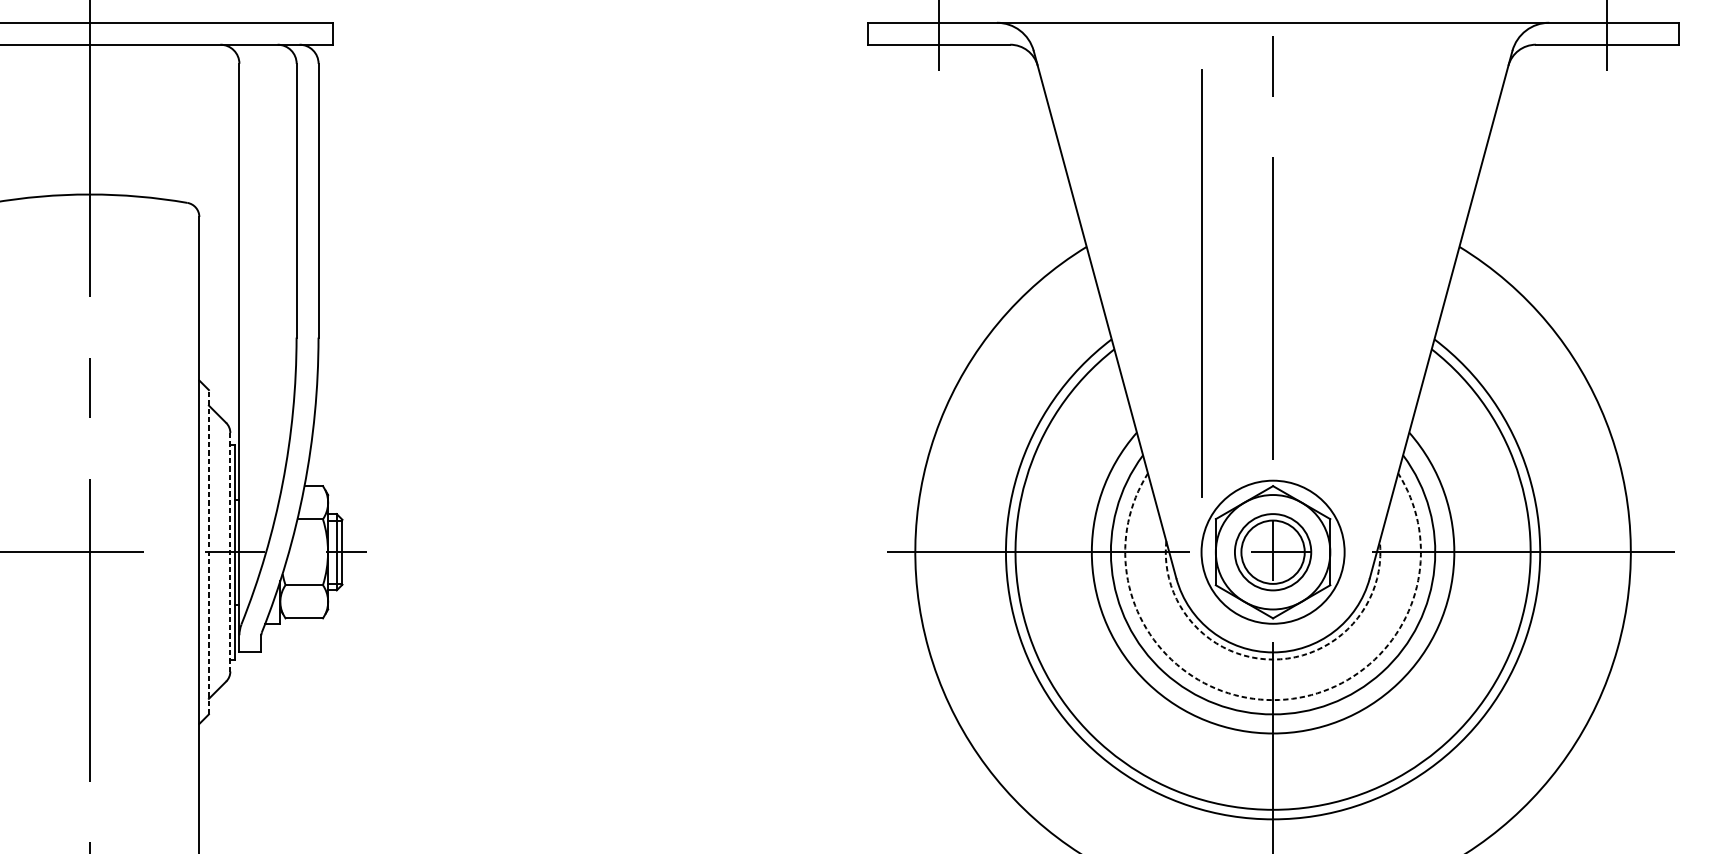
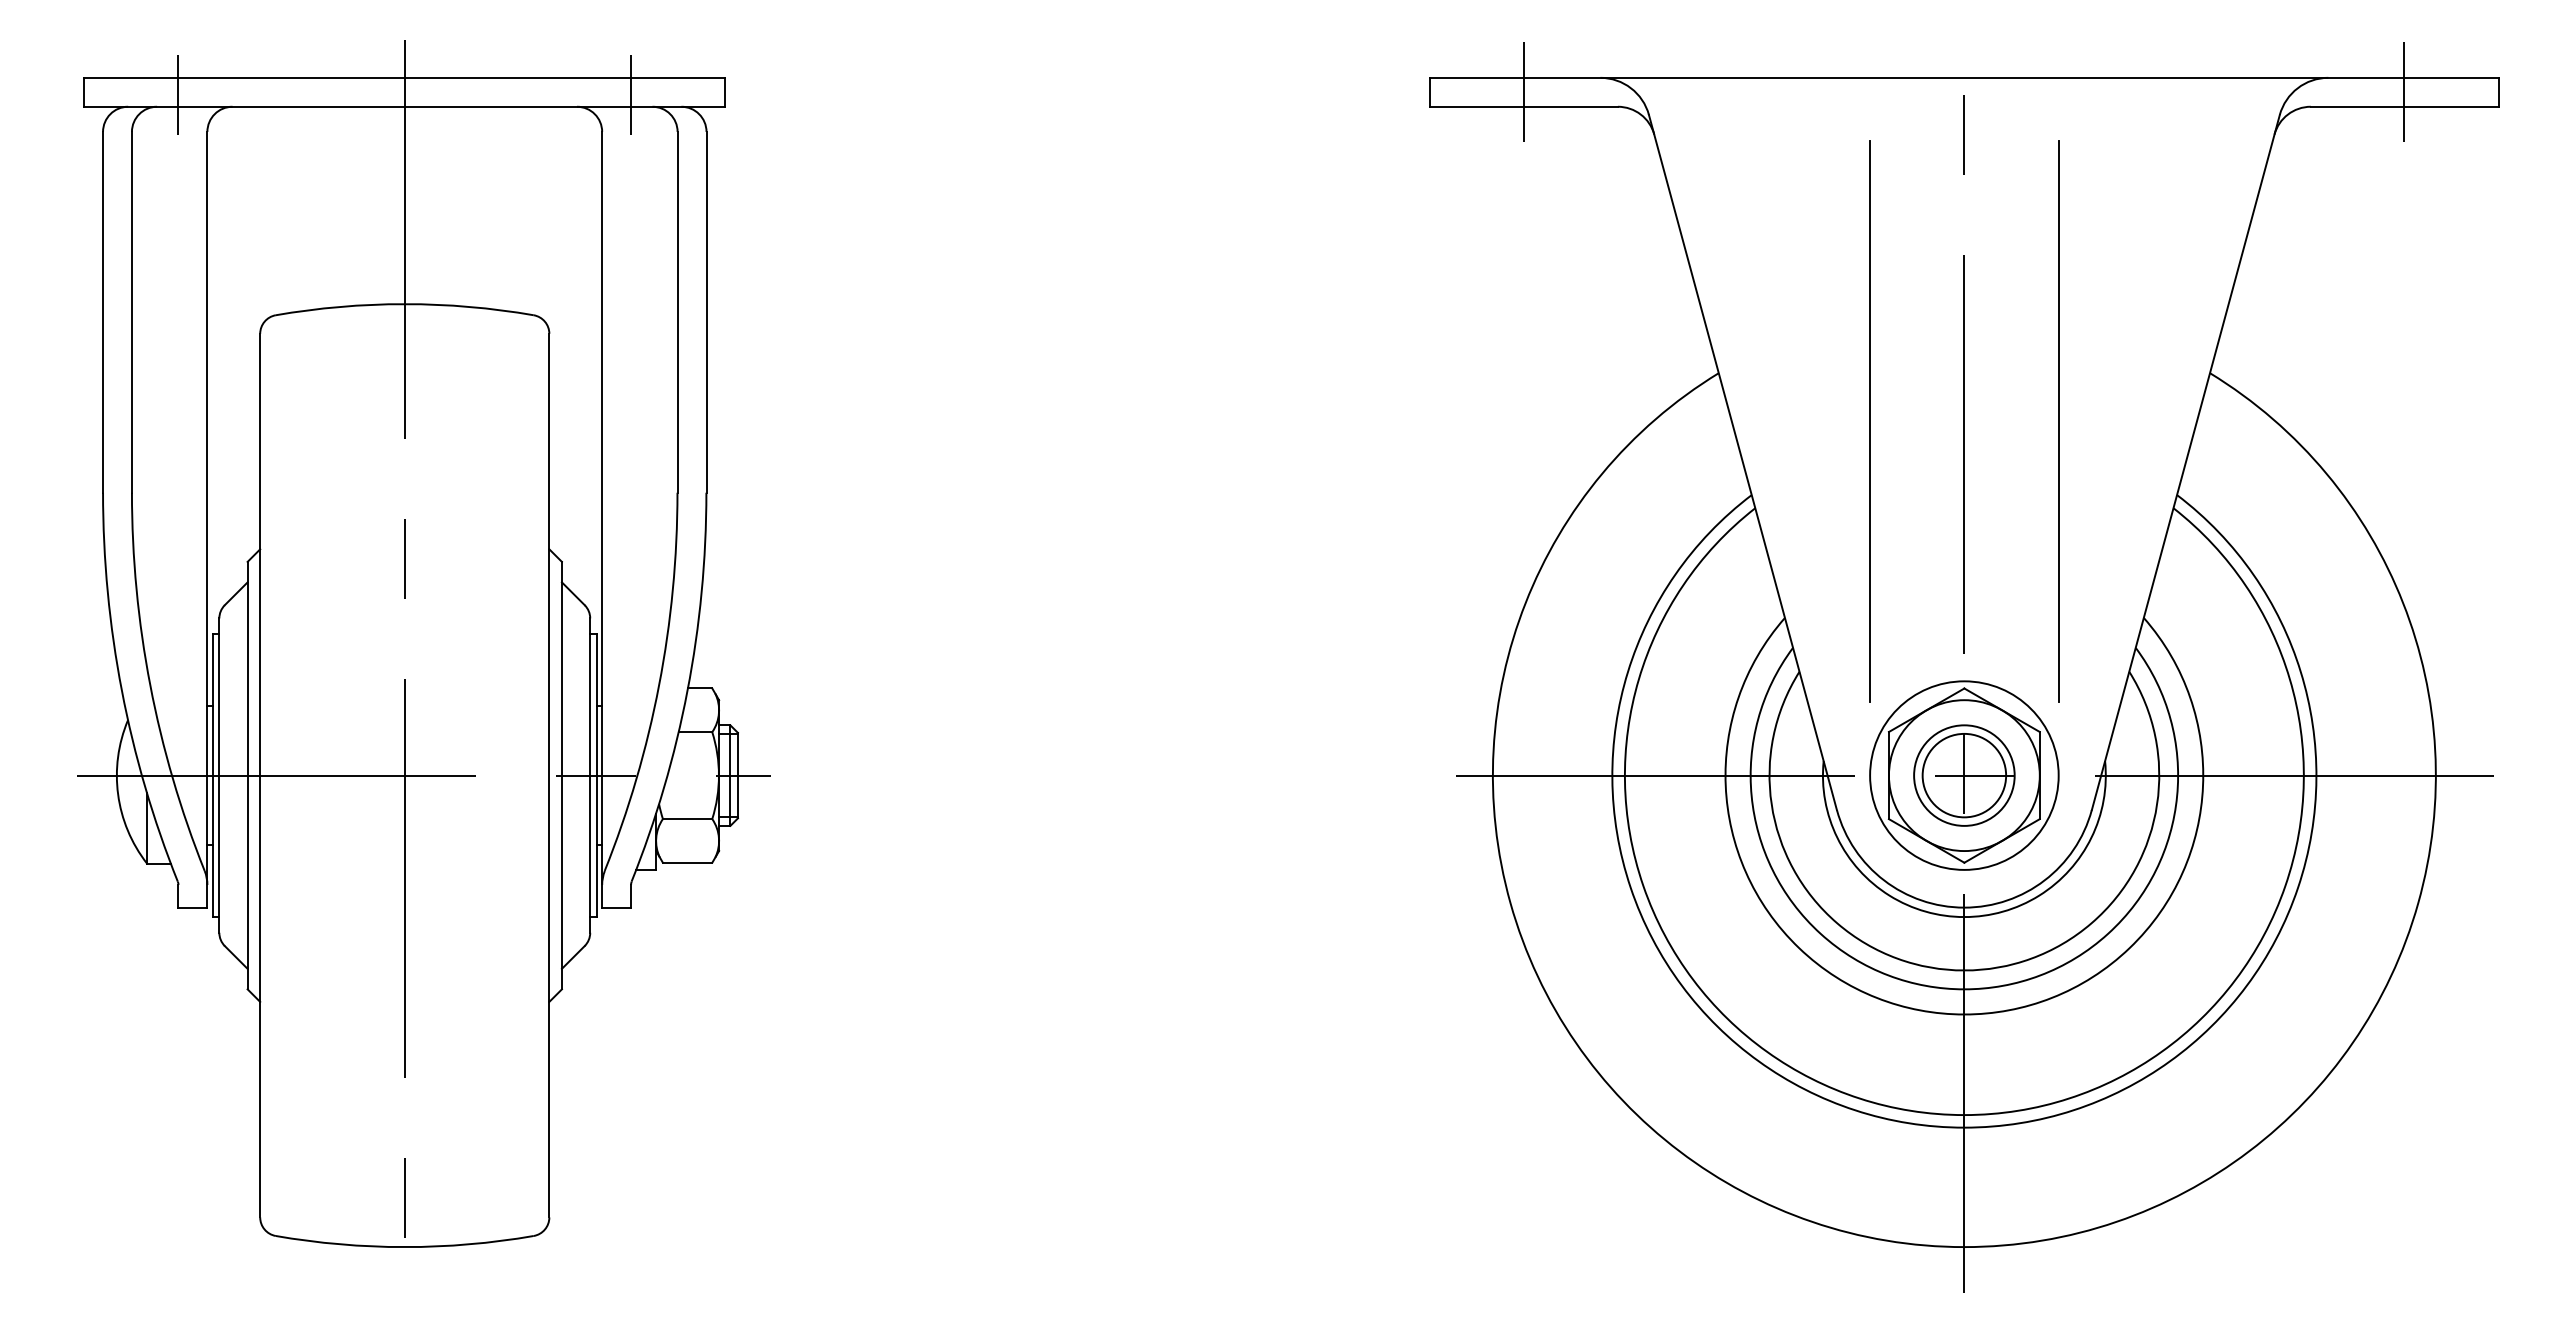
line: (261, 35) -> (631, 94), added
line: (1344, 283) -> (2058, 421), added
line: (208, 552) -> (561, 775), dashed -> solid
line: (230, 552) -> (590, 776), dashed -> solid
arc: (1273, 659) -> (1964, 917), dashed -> solid
arc: (1273, 700) -> (1964, 970), dashed -> solid

